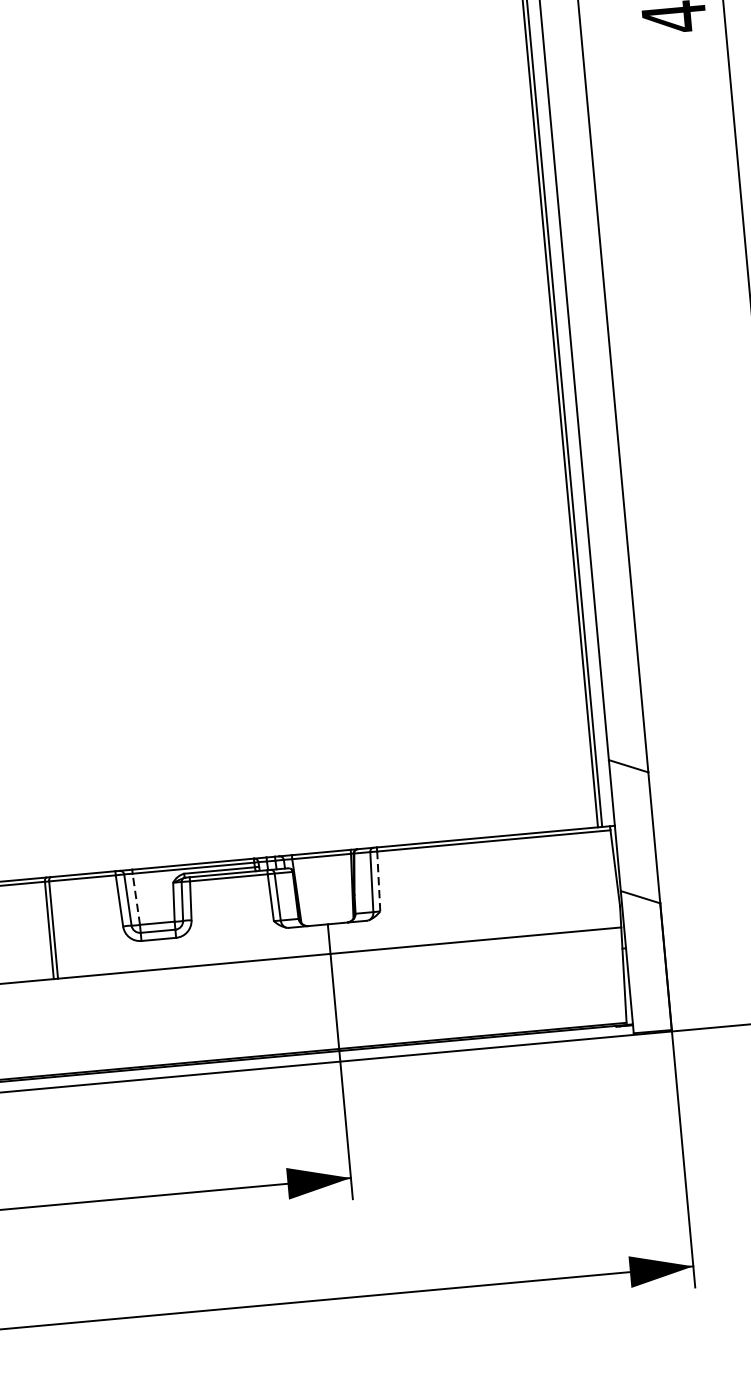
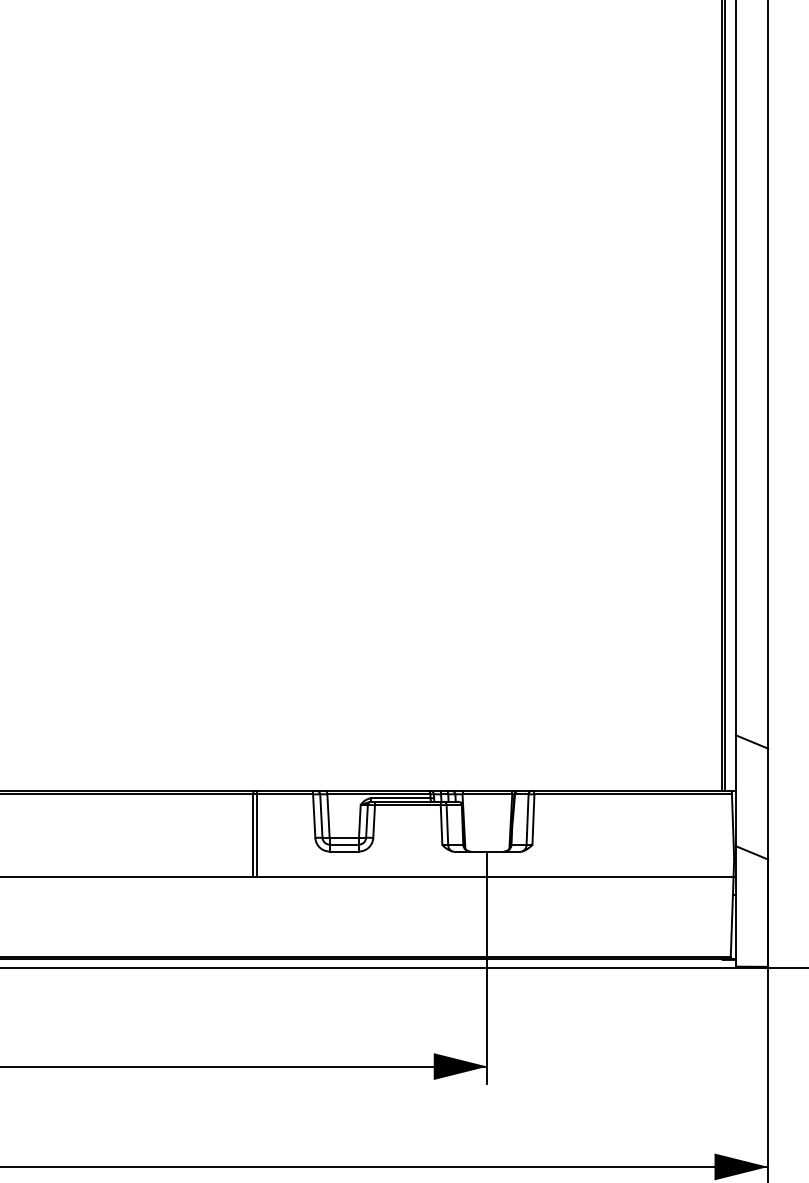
line: (378, 881) -> (533, 819), dashed -> solid
line: (136, 899) -> (328, 816), dashed -> solid

